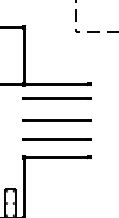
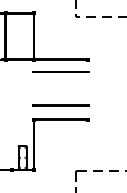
line: (56, 120) -> (60, 89), removed

